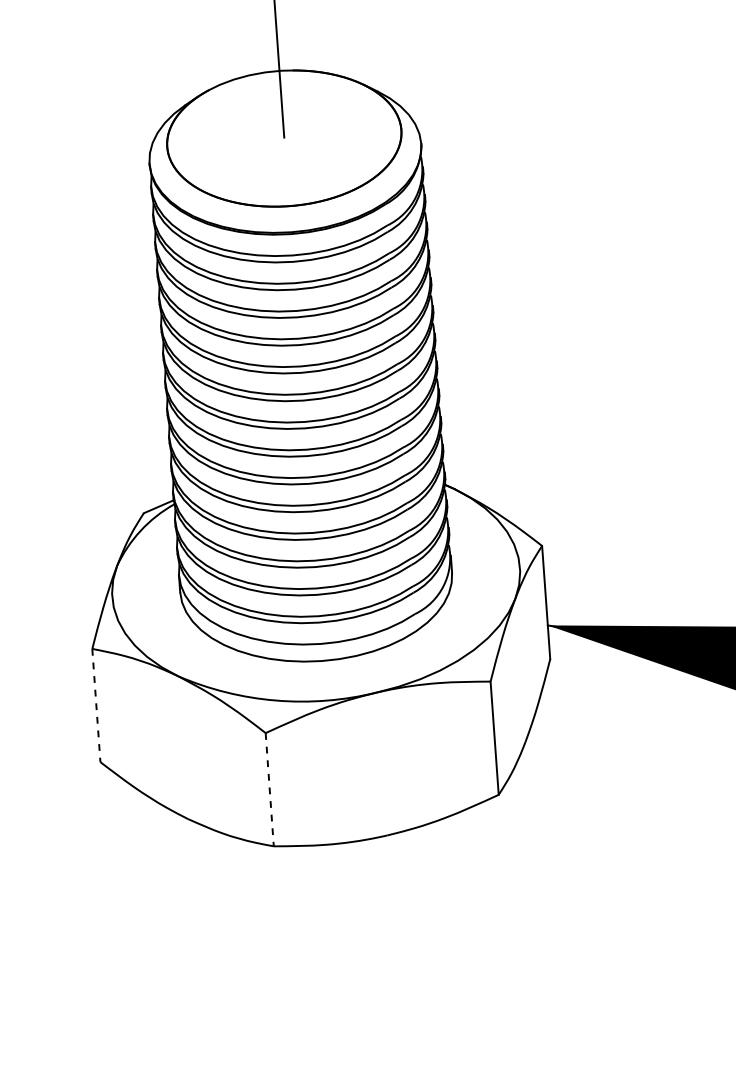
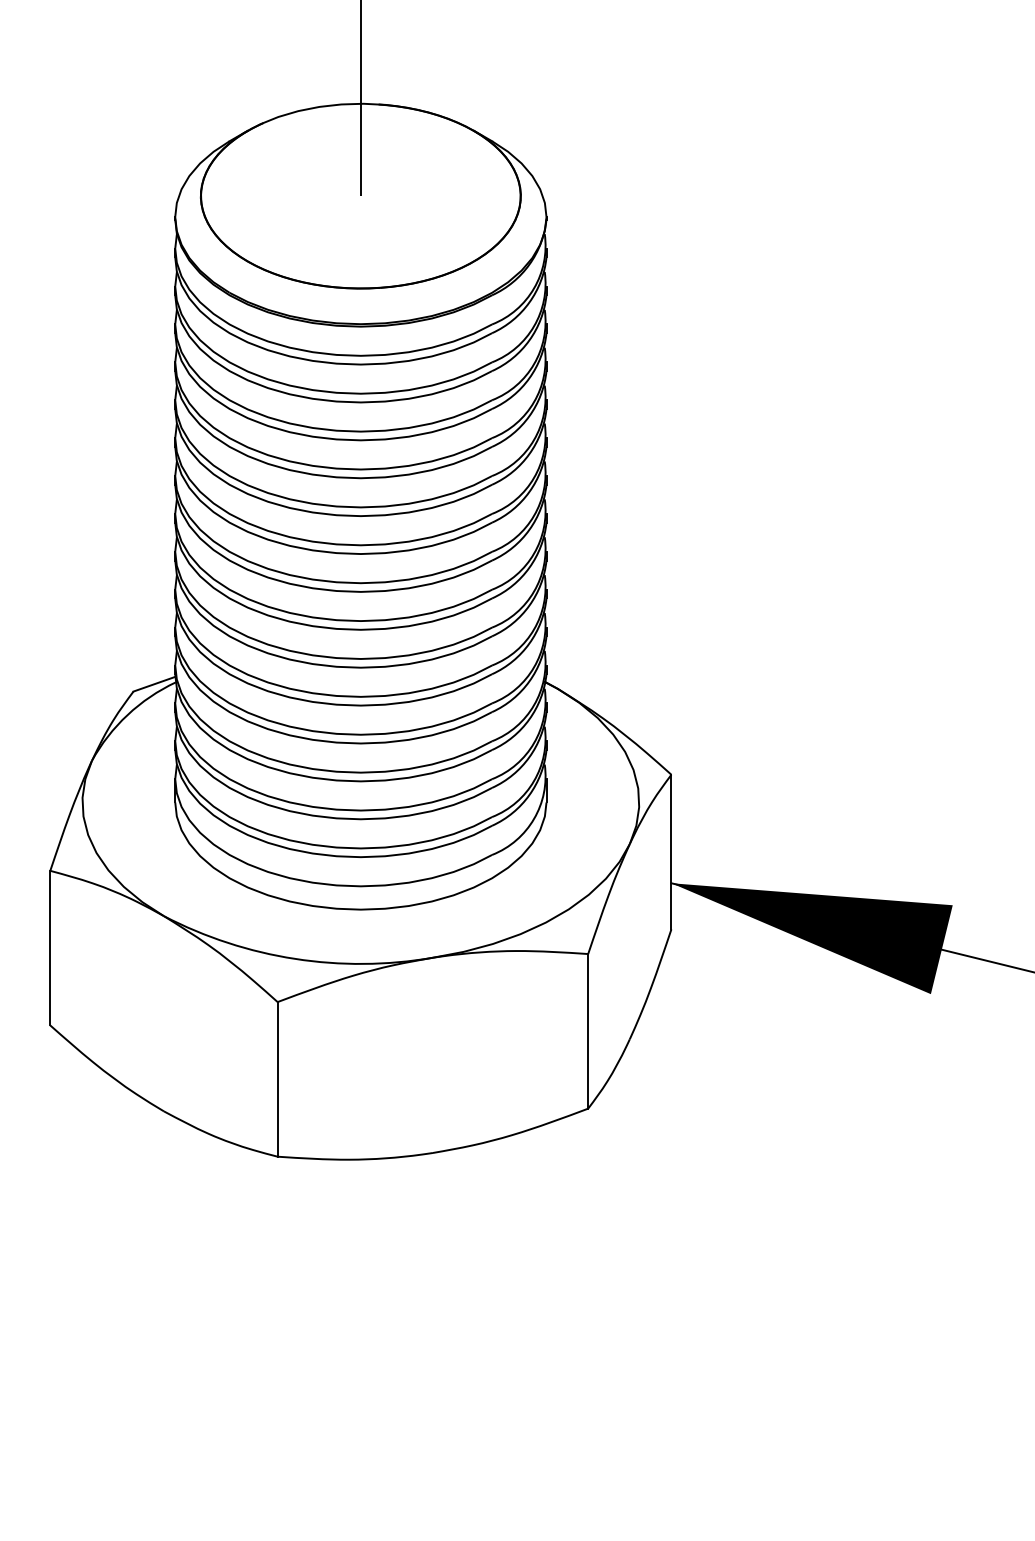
line: (96, 705) -> (50, 948), dashed -> solid
line: (269, 789) -> (277, 1079), dashed -> solid

